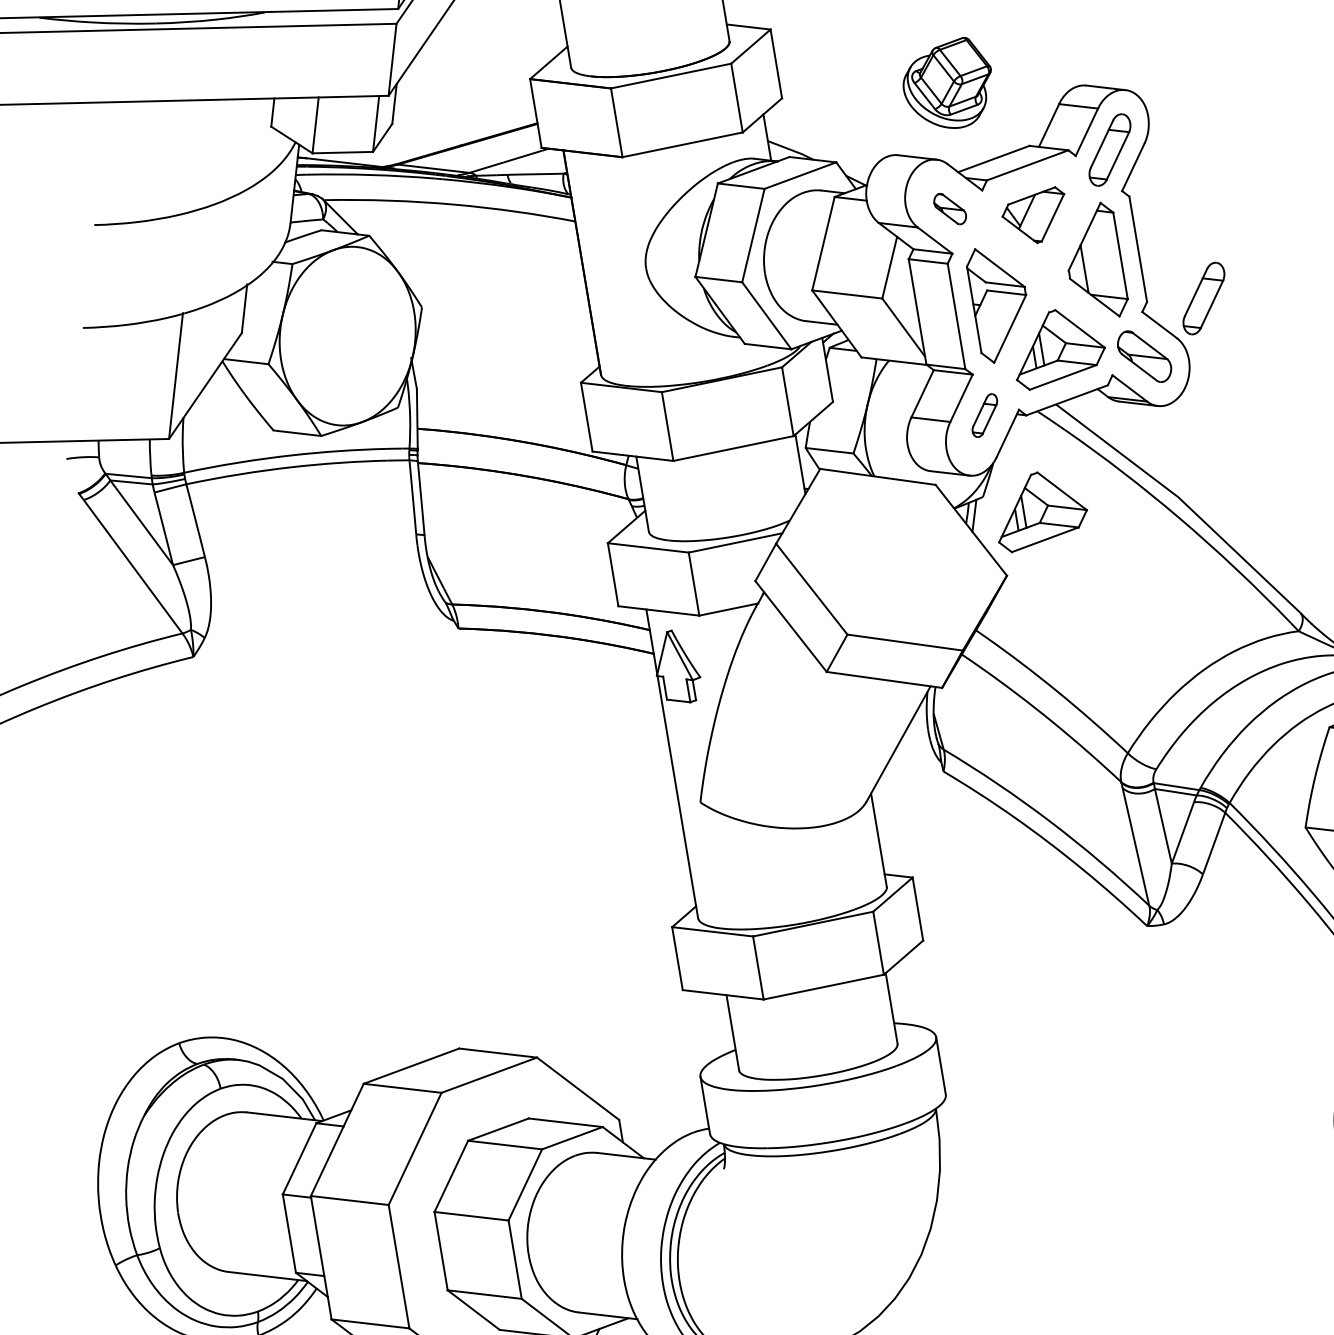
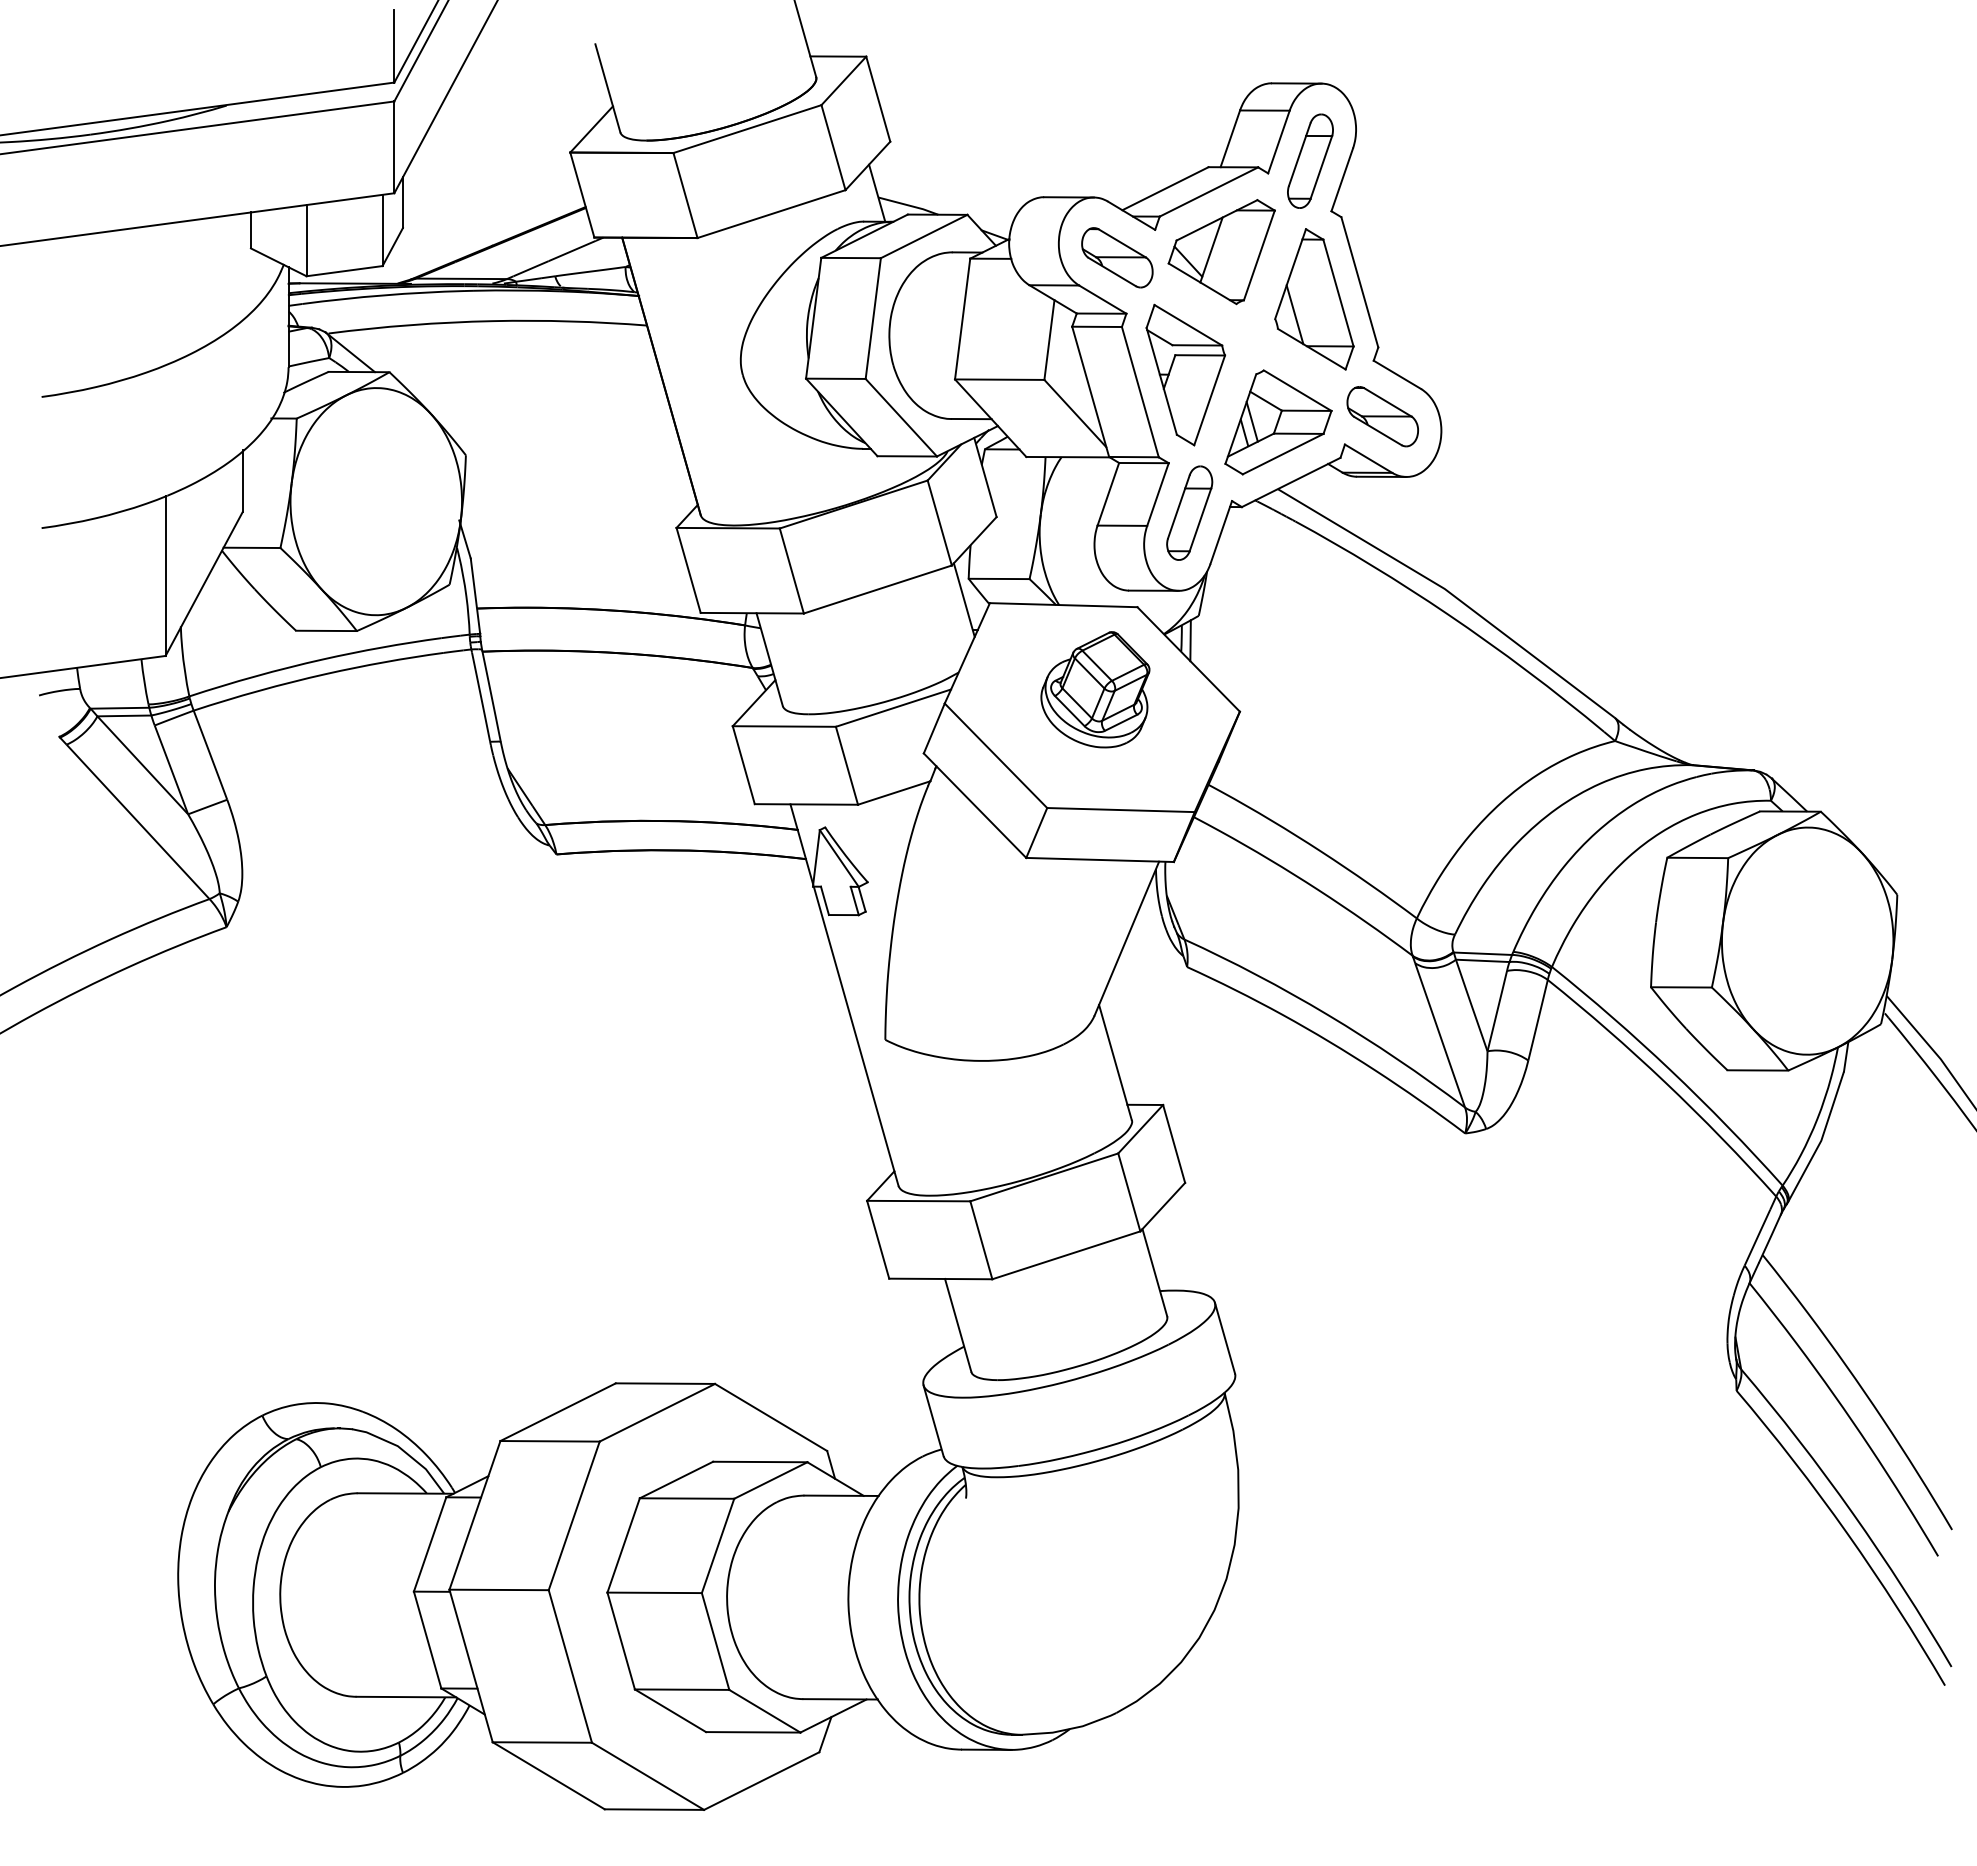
part: (946, 81) -> (1095, 689), moved
part: (950, 208) -> (1117, 257), size x1.67
part: (1032, 213) -> (1221, 252), size x1.43
part: (1204, 297) -> (1449, 334), removed
part: (984, 415) -> (1189, 512), size x1.67
part: (1044, 514) -> (1278, 629), removed

